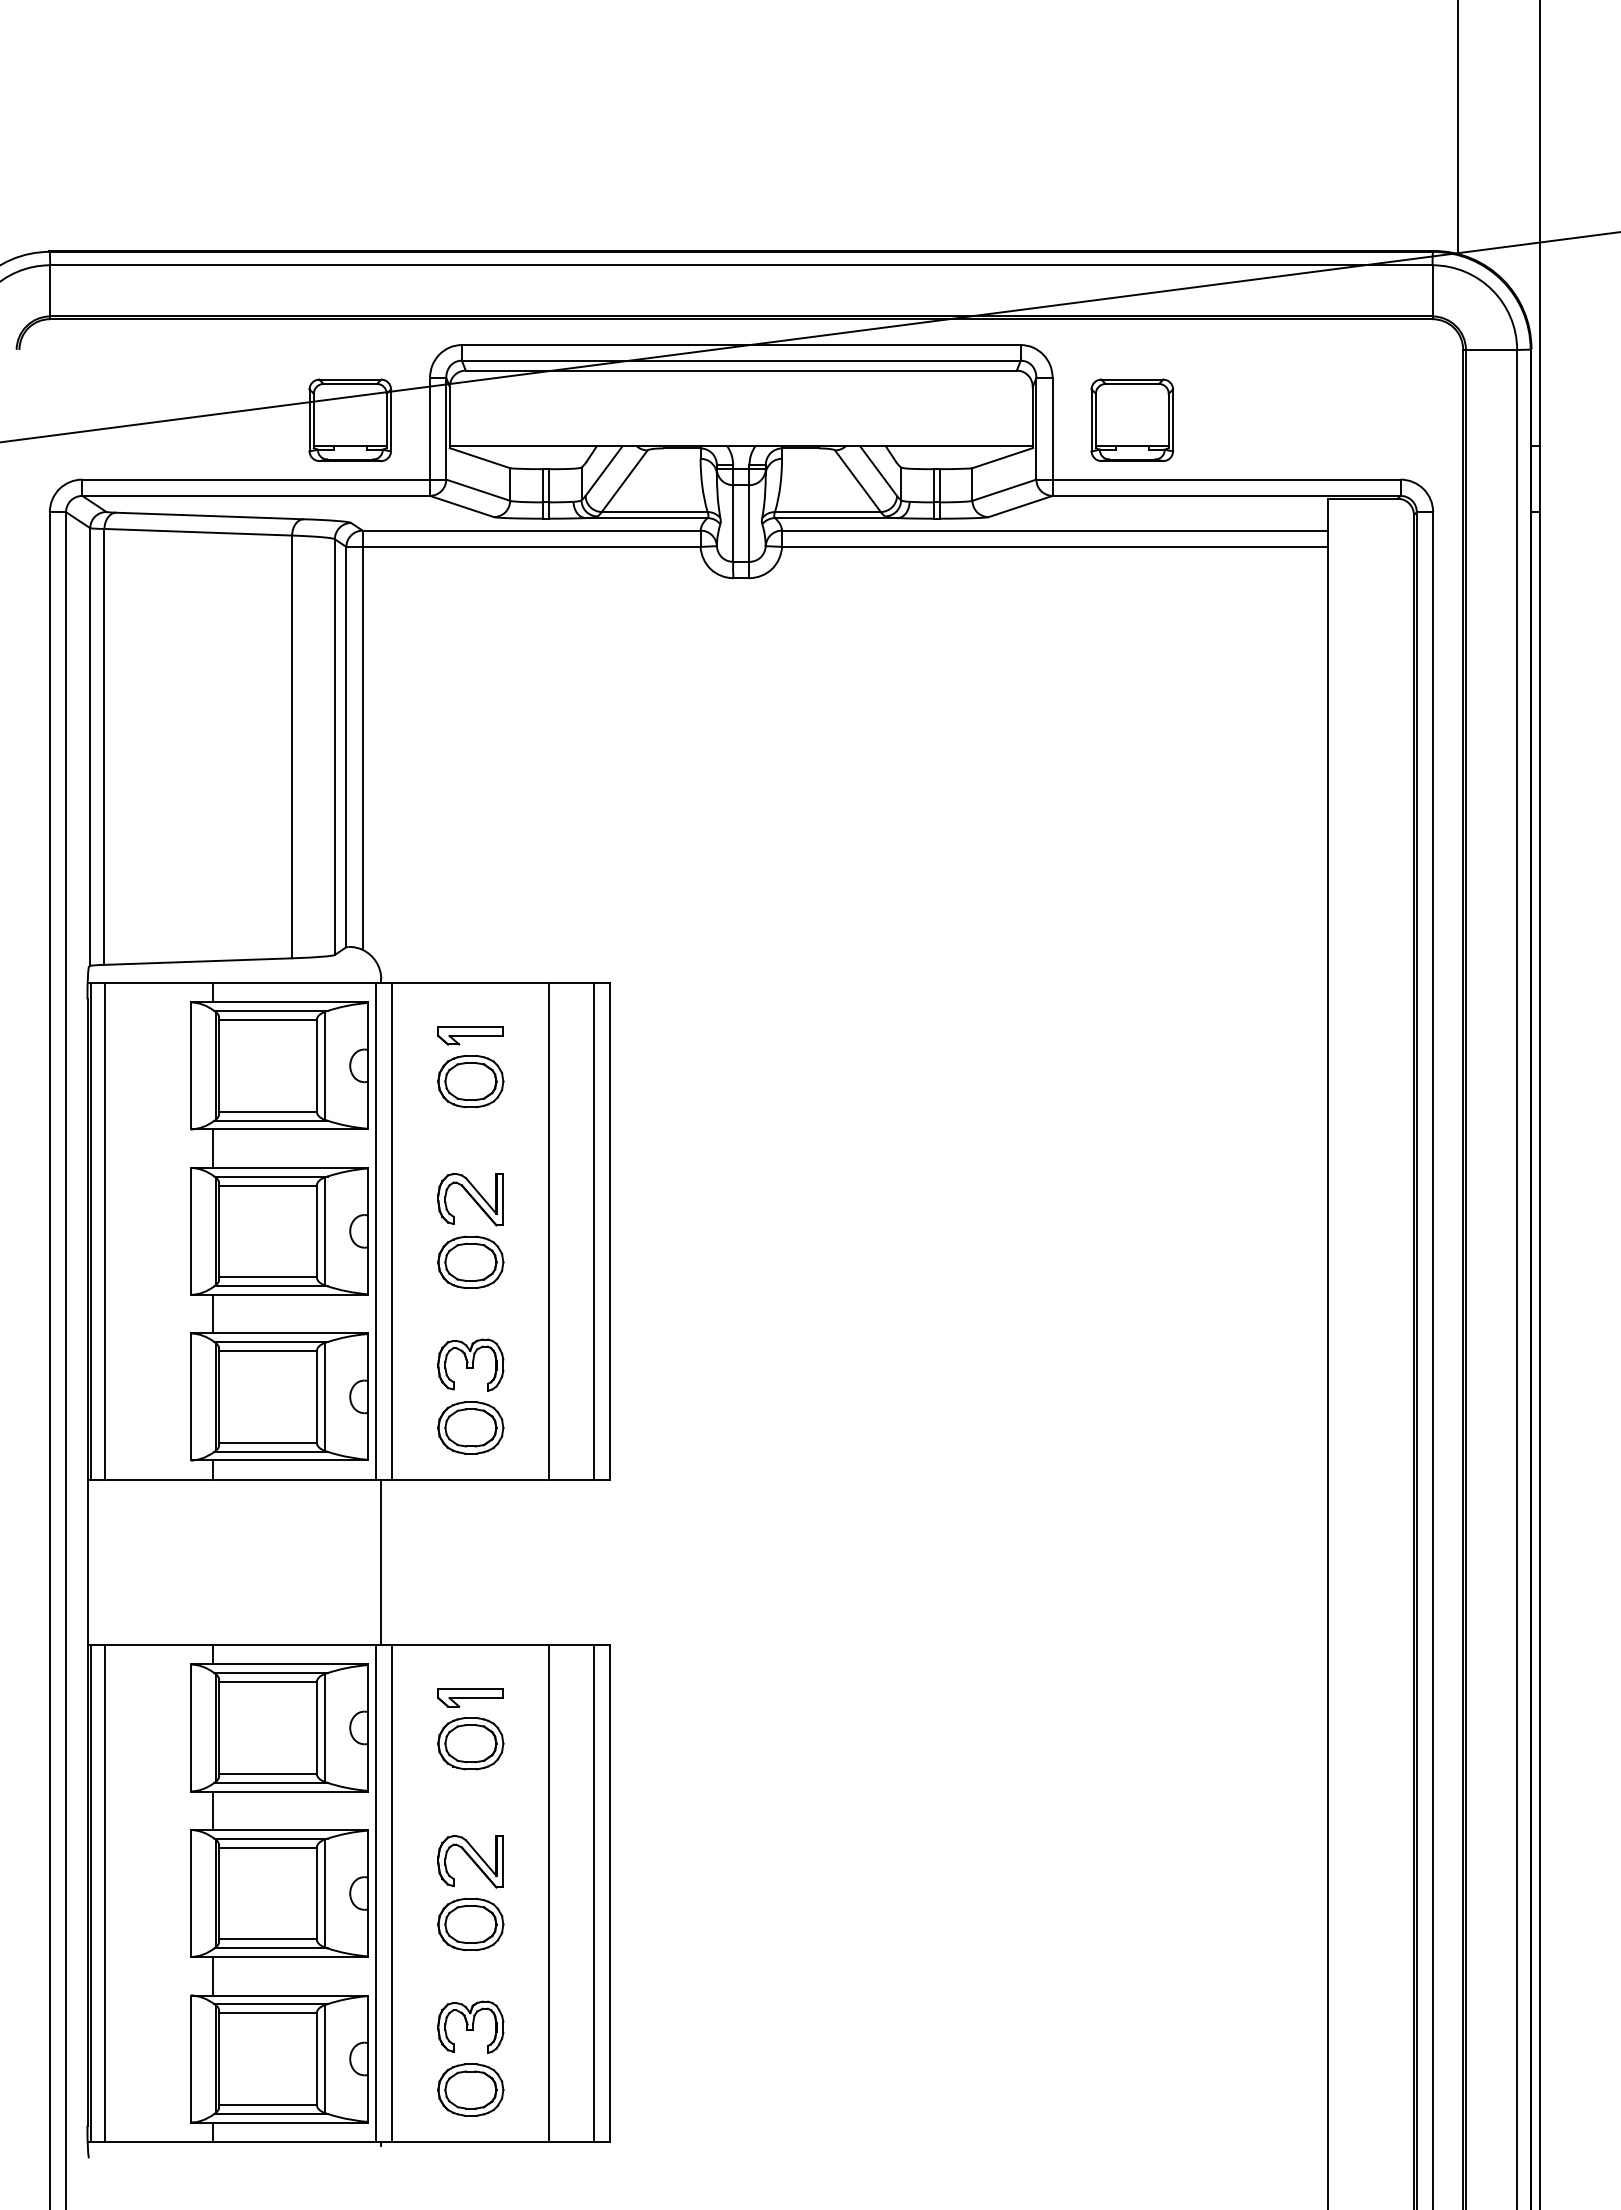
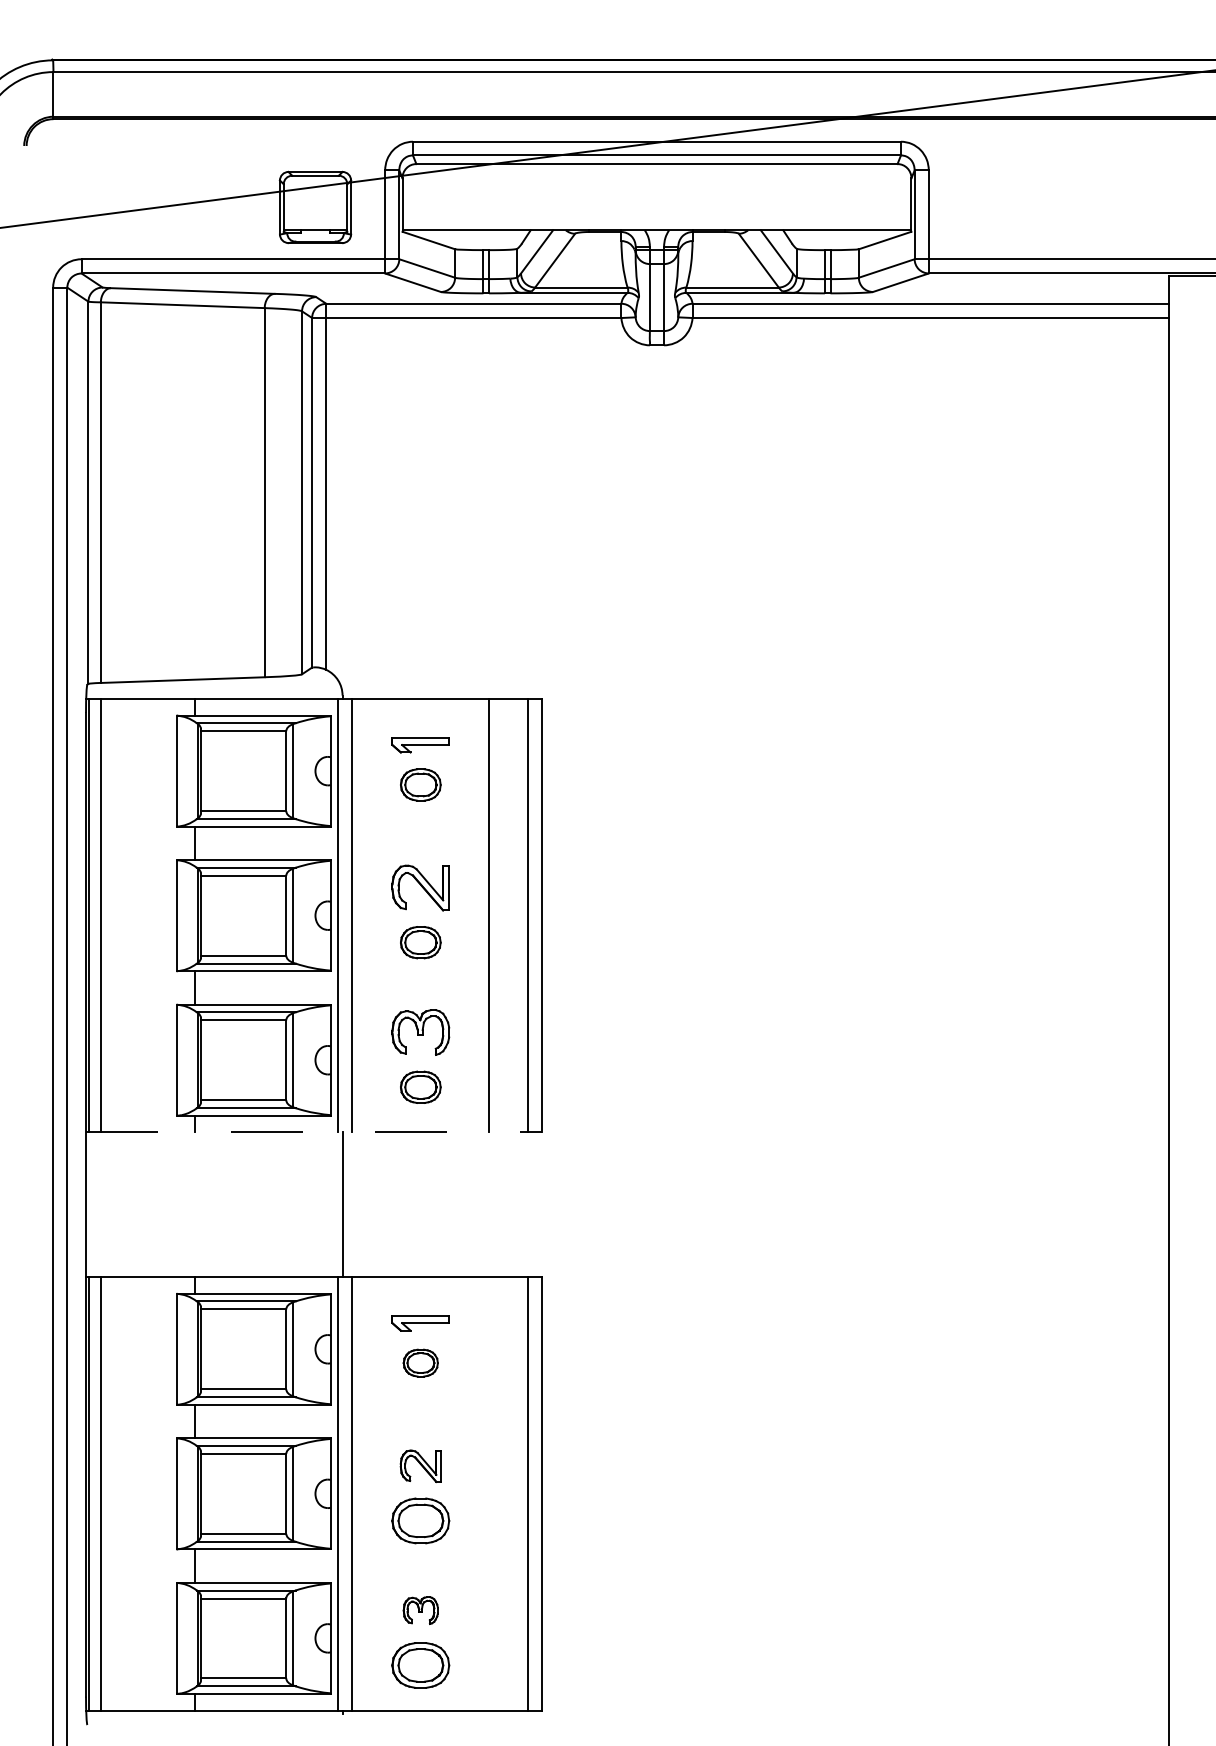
part: (1132, 420) -> (998, 207), removed
part: (470, 1081) -> (420, 784), size x0.7
part: (470, 1261) -> (420, 941), size x0.7
part: (470, 1427) -> (420, 1086), size x0.7
line: (349, 1479) -> (314, 1132), solid -> dashed
part: (470, 1743) -> (420, 1362), size x0.6
part: (470, 1861) -> (420, 1465), size x0.7
line: (549, 1893) -> (489, 1493), removed
part: (470, 2026) -> (420, 1609), size x0.6

